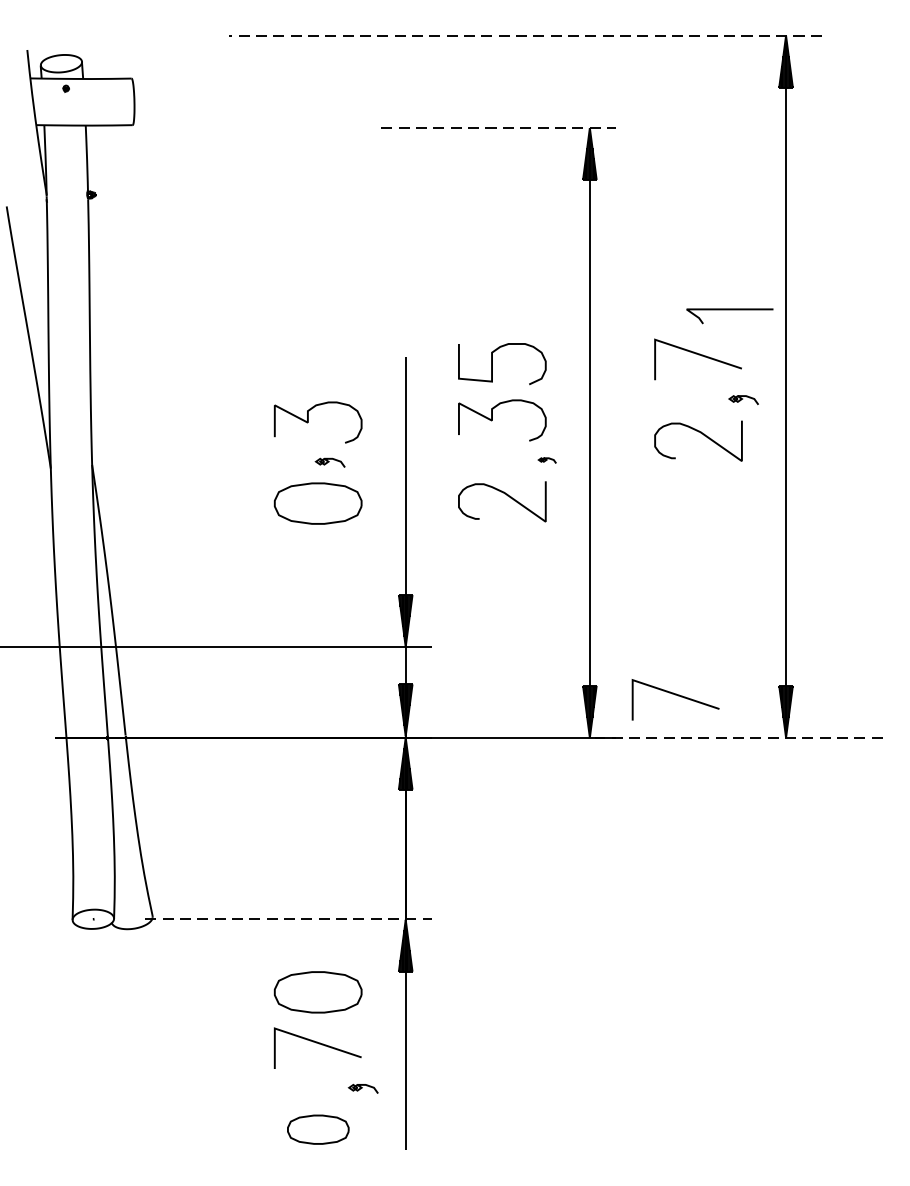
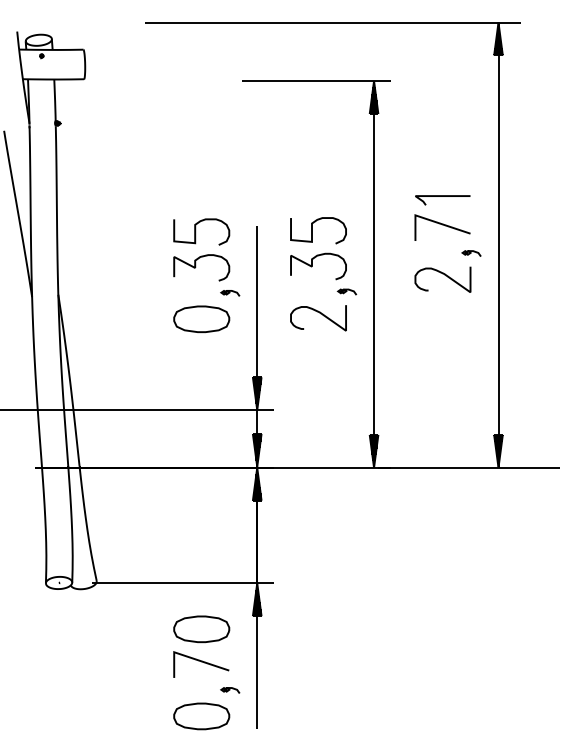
line: (525, 35) -> (333, 22), dashed -> solid
line: (499, 128) -> (316, 81), dashed -> solid
line: (729, 310) -> (442, 196), moved
curve: (309, 365) -> (196, 231), added
part: (546, 459) -> (346, 291), size x1.67
part: (330, 462) -> (230, 293), moved
line: (675, 696) -> (428, 441), removed
line: (738, 737) -> (468, 467), dashed -> solid
line: (287, 918) -> (182, 582), dashed -> solid
part: (317, 1129) -> (201, 716), size x1.43

